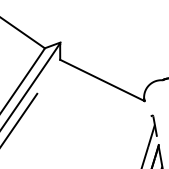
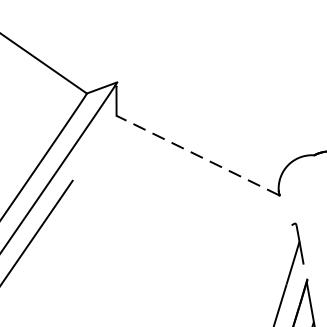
line: (102, 80) -> (198, 155), solid -> dashed

